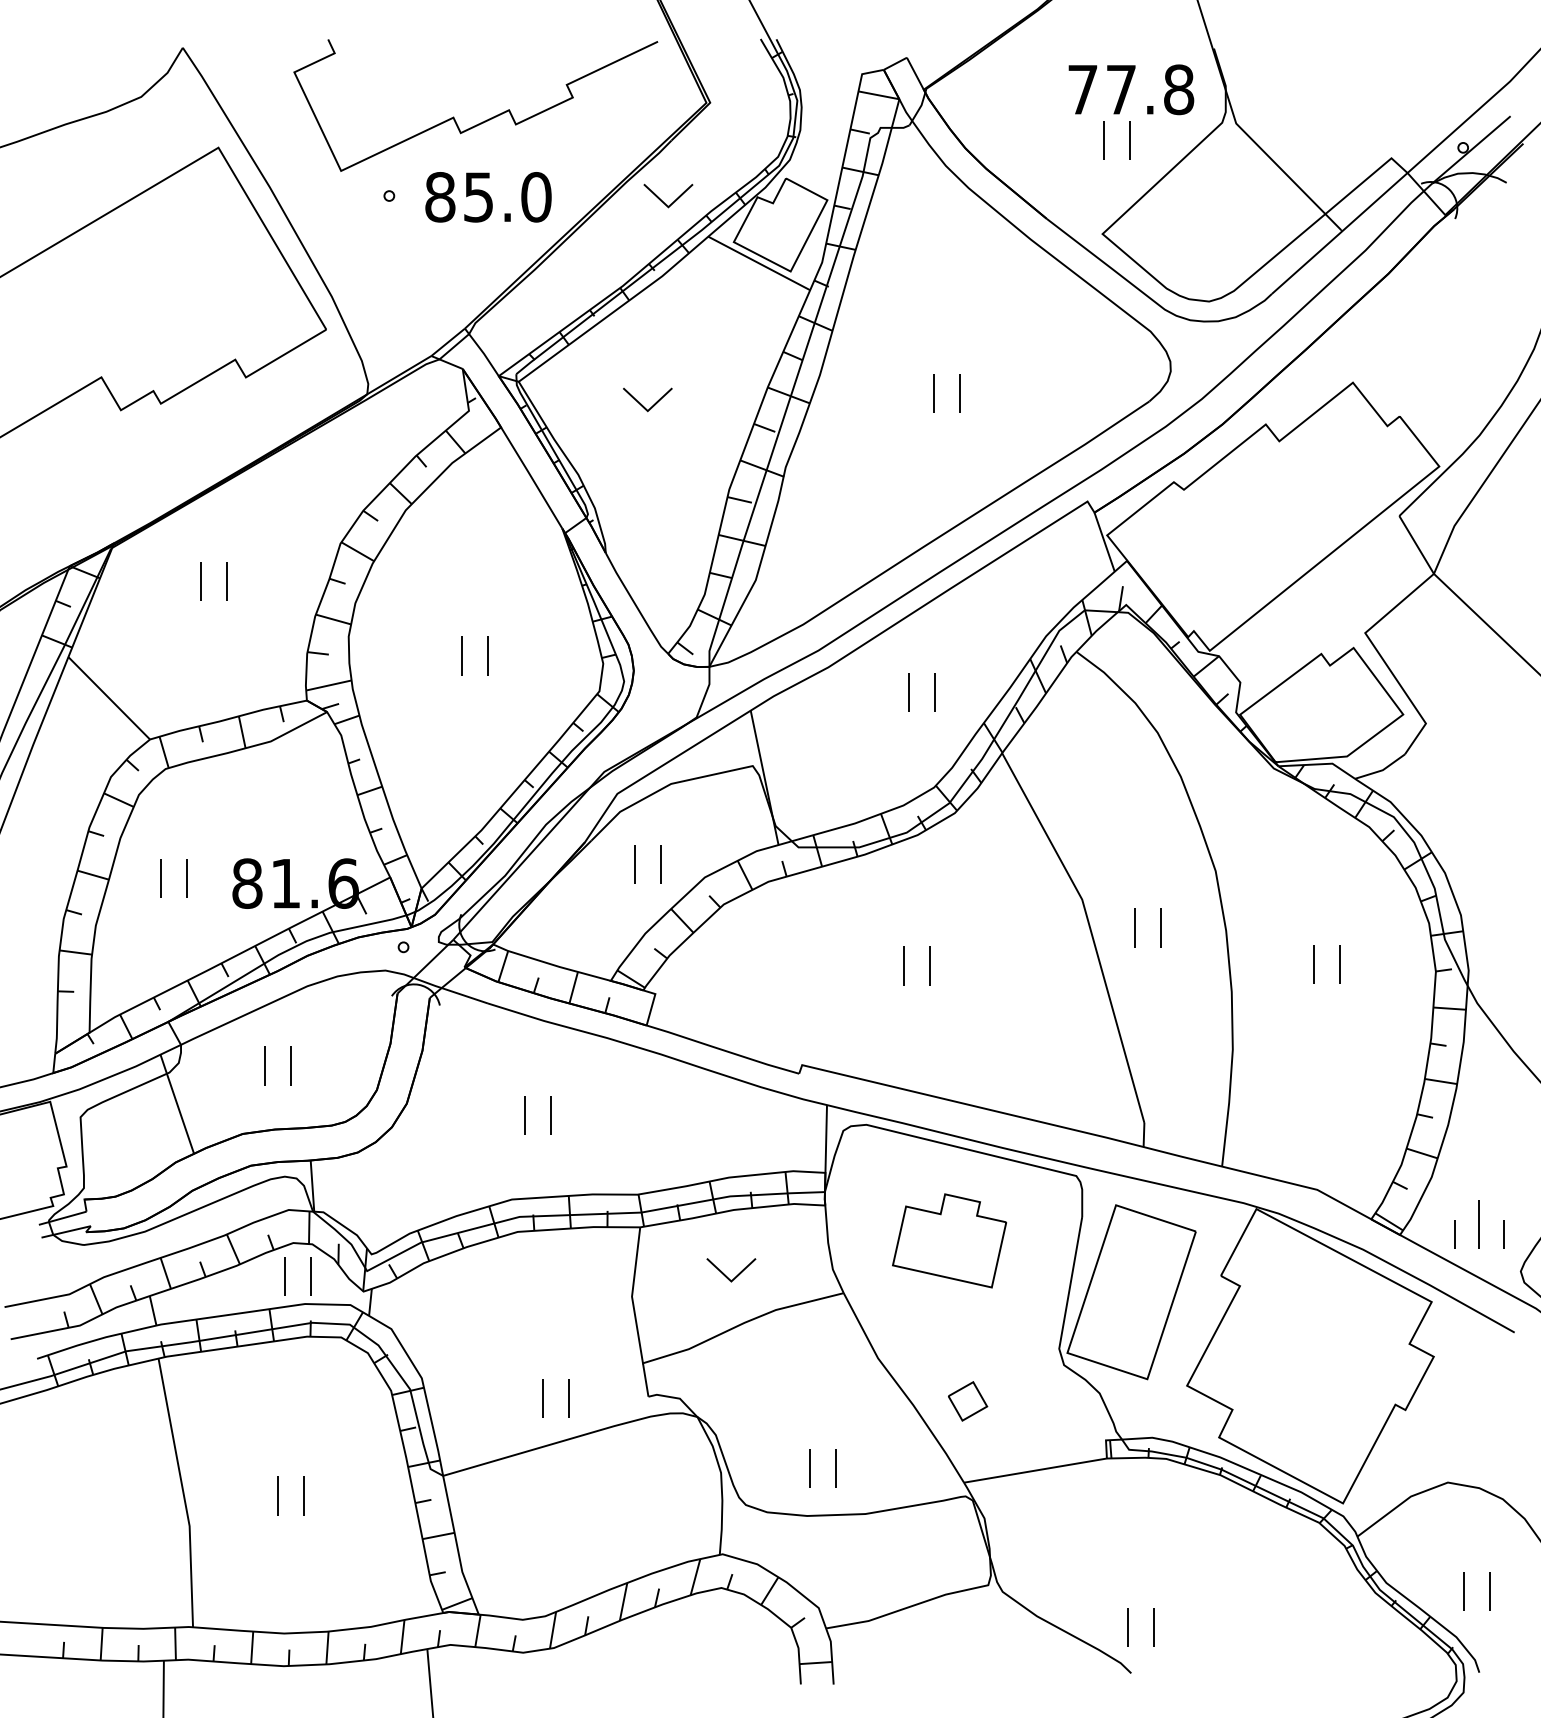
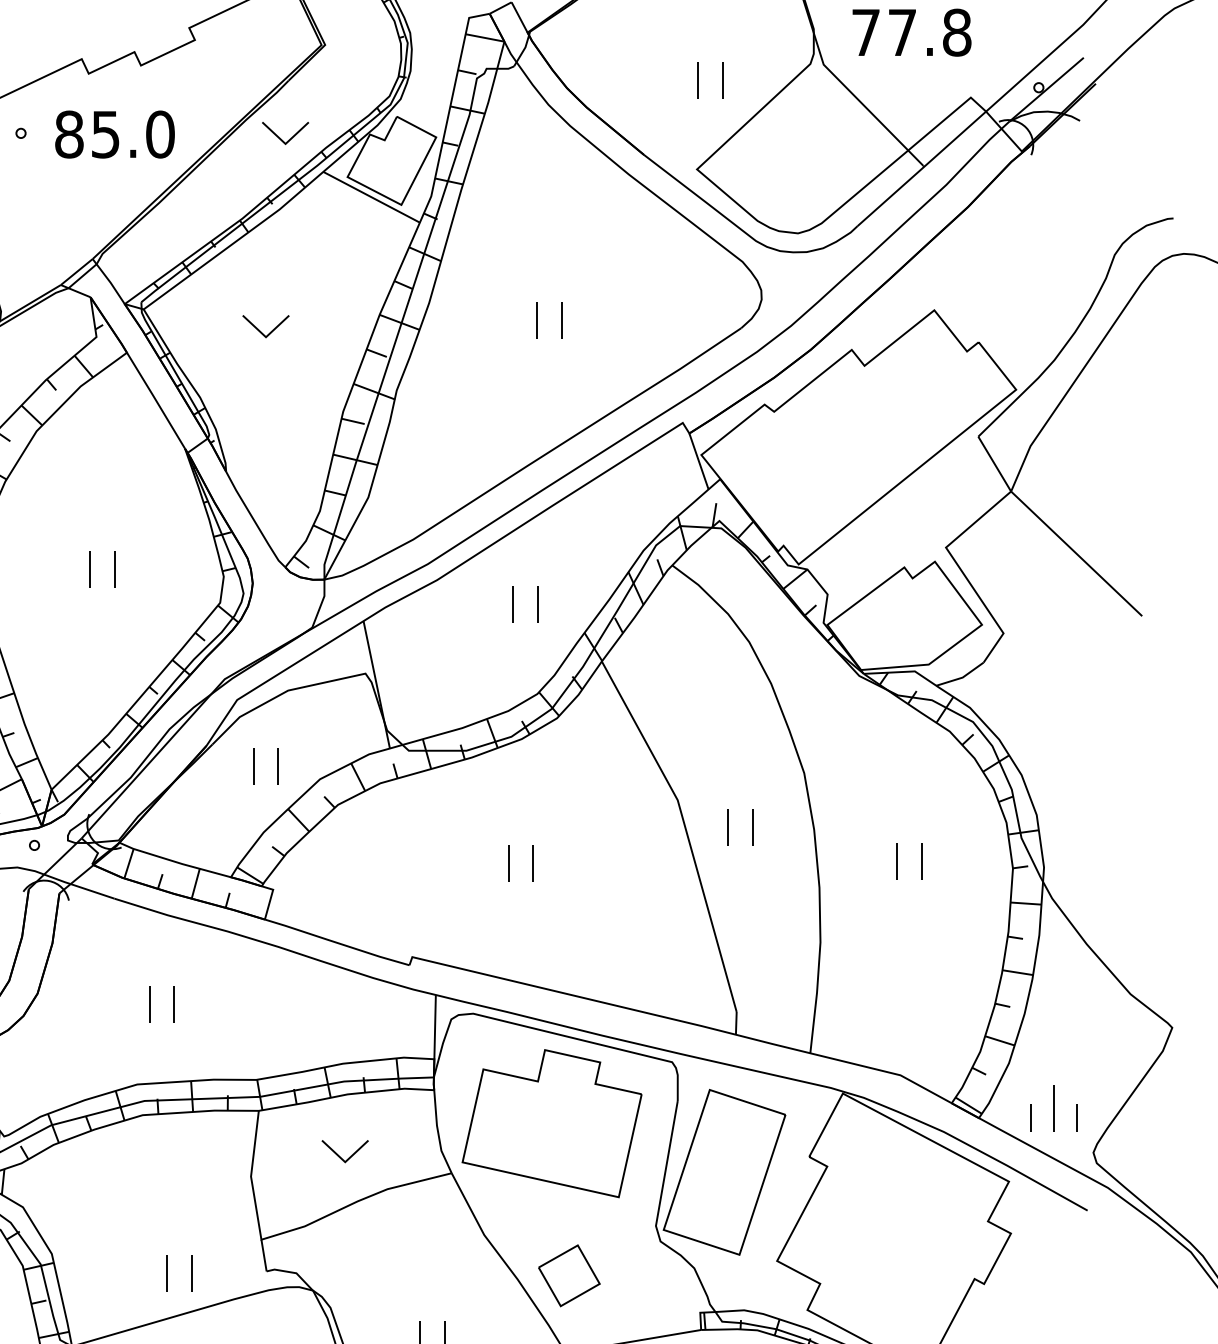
text: (1131, 89) -> (912, 32), moved
part: (949, 1240) -> (551, 1123), size x1.67
part: (967, 1401) -> (569, 1275), size x1.67

